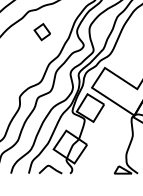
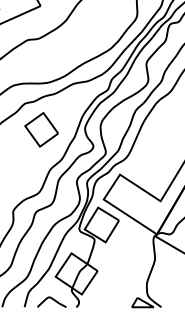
part: (42, 31) -> (41, 129), size x1.67

